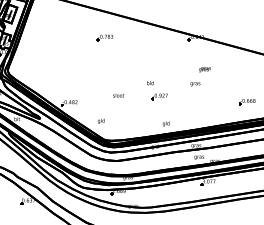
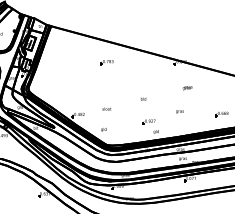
text: (194, 83) -> (179, 111), moved
text: (118, 94) -> (106, 108), moved
part: (158, 96) -> (148, 121), moved

